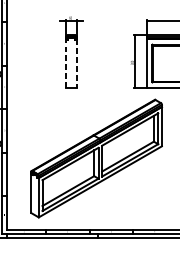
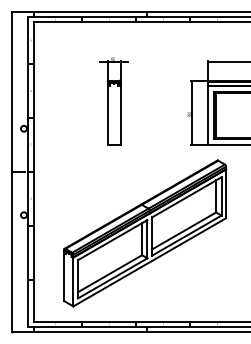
line: (66, 63) -> (107, 115), dashed -> solid
line: (76, 63) -> (120, 115), dashed -> solid

